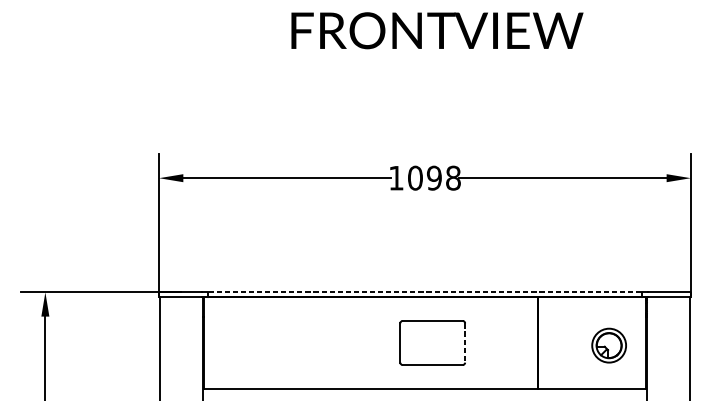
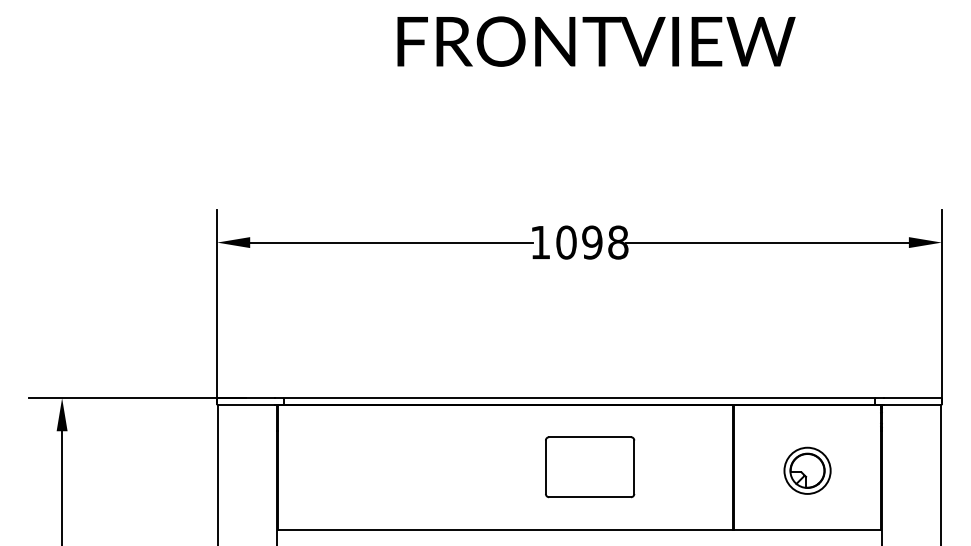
line: (424, 292) -> (579, 398), dashed -> solid
line: (465, 343) -> (634, 467), dashed -> solid
part: (609, 345) -> (807, 470), moved

